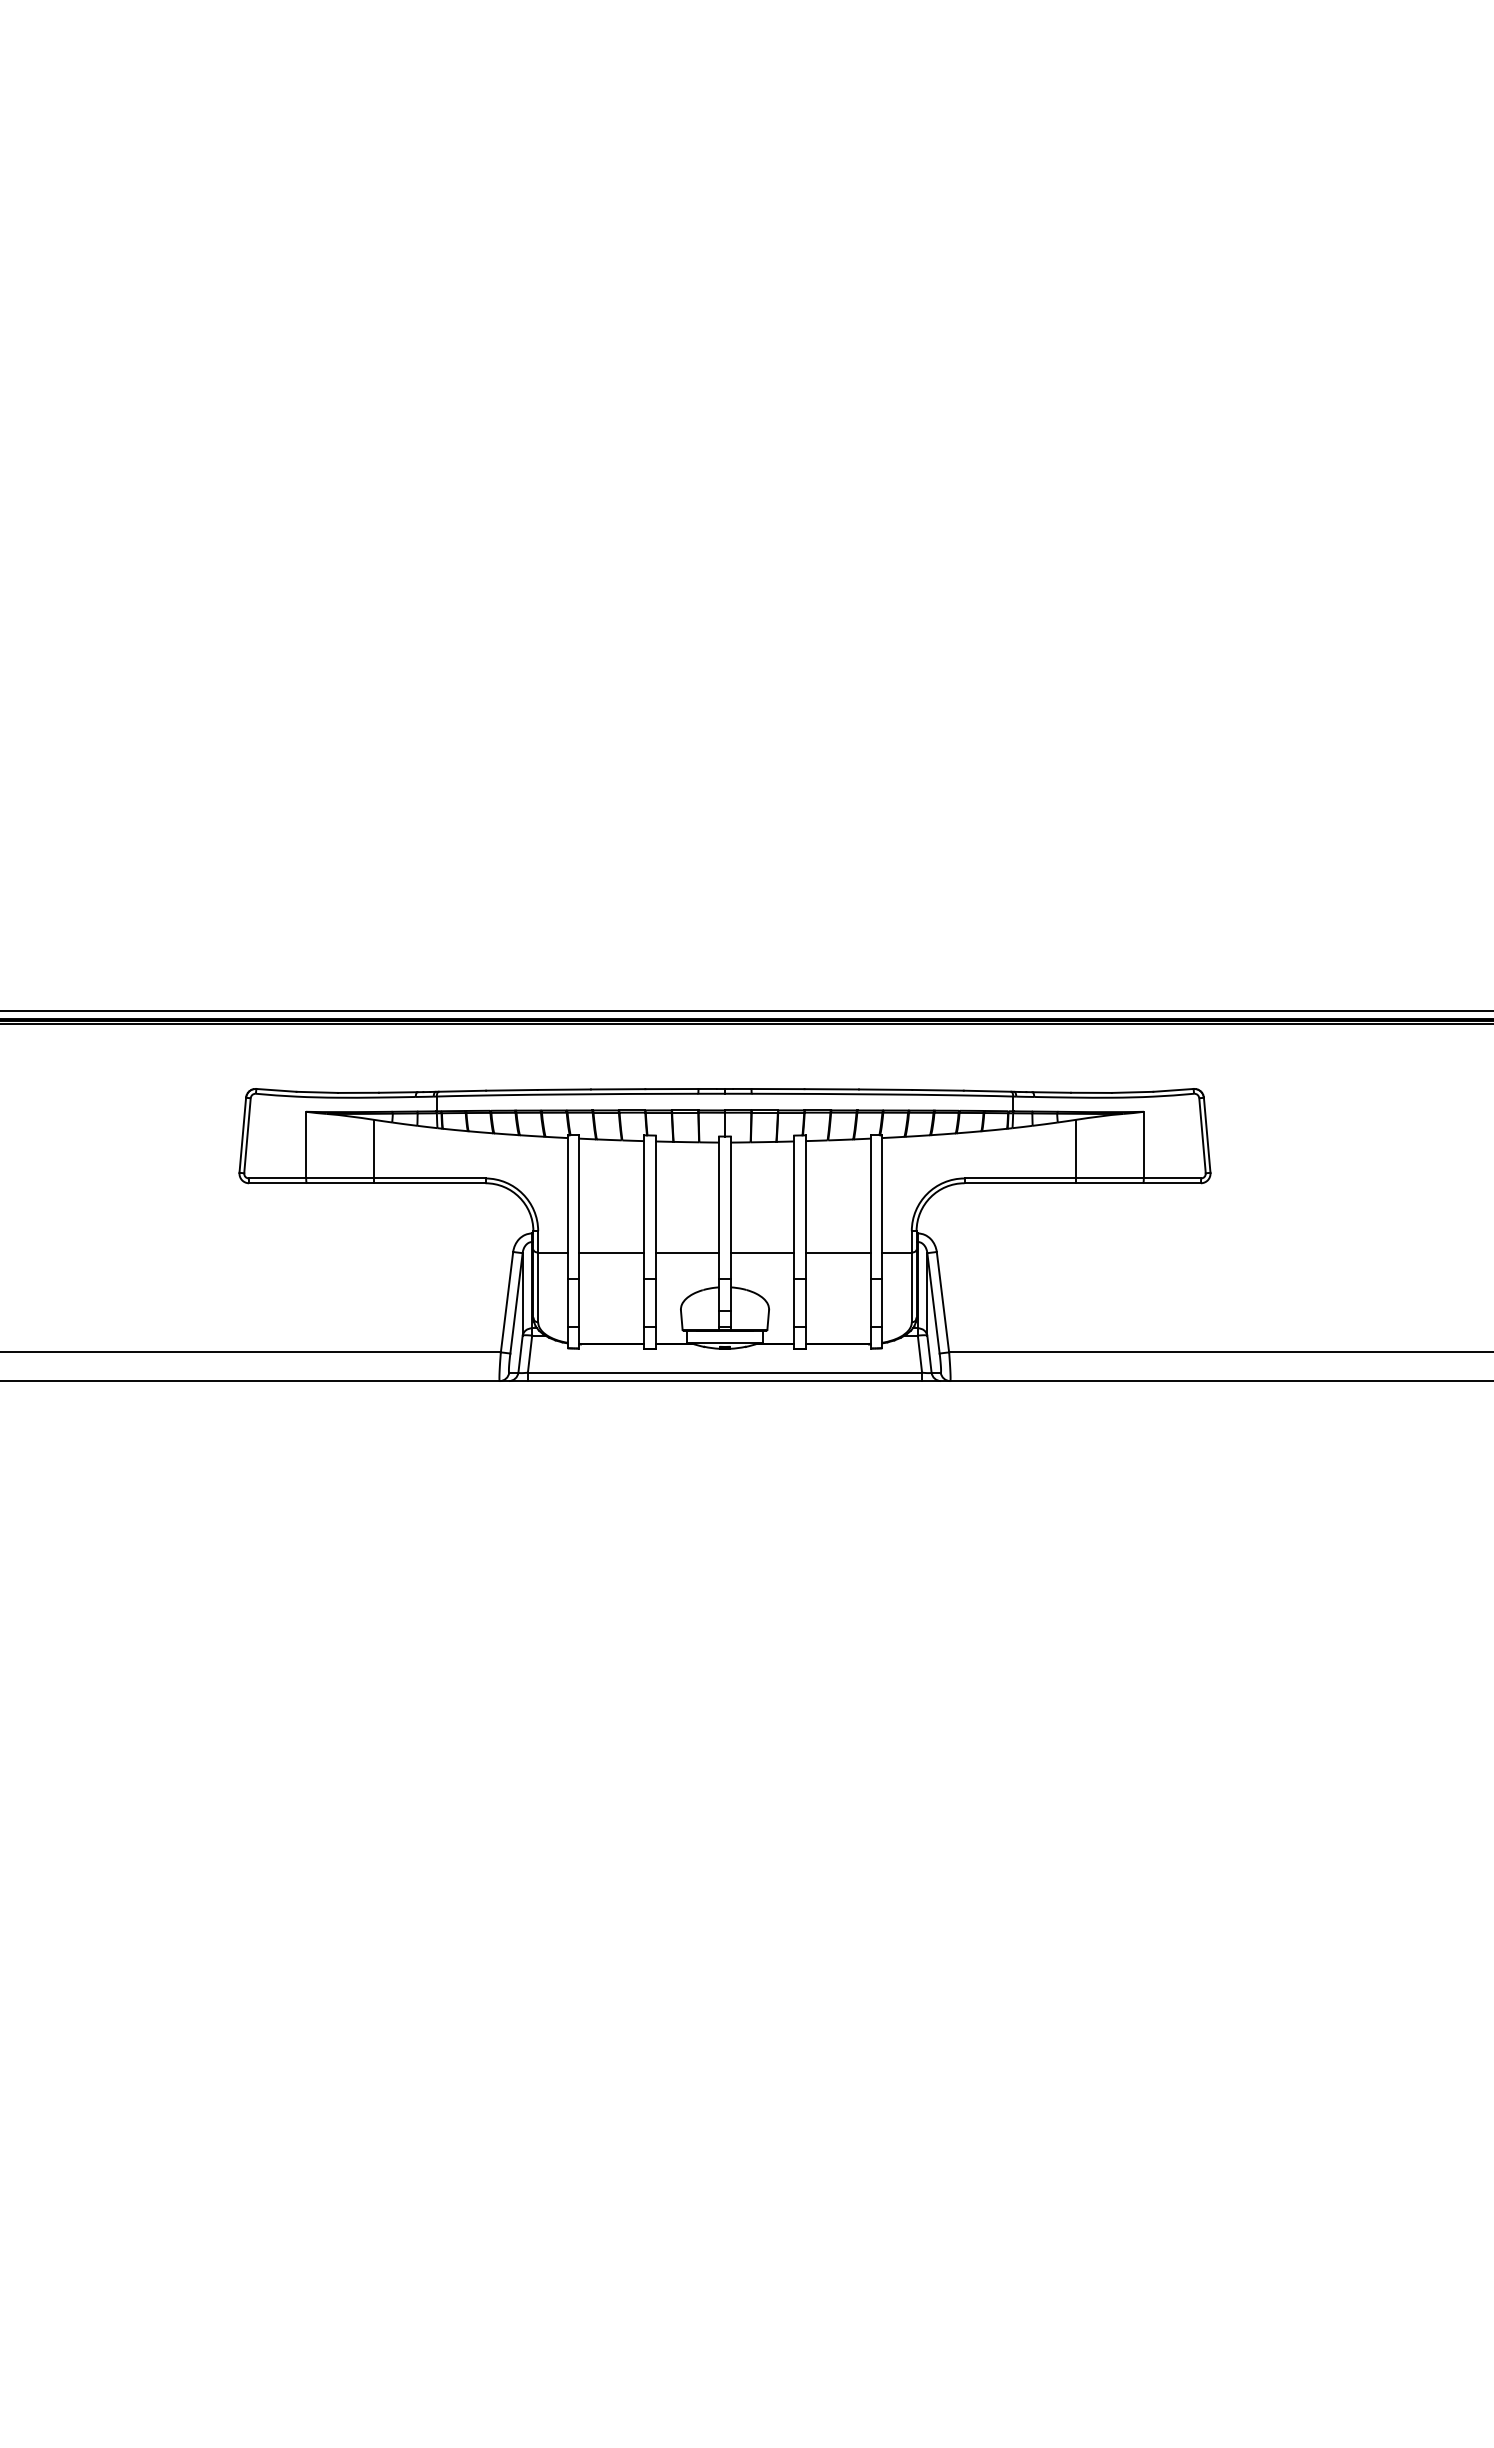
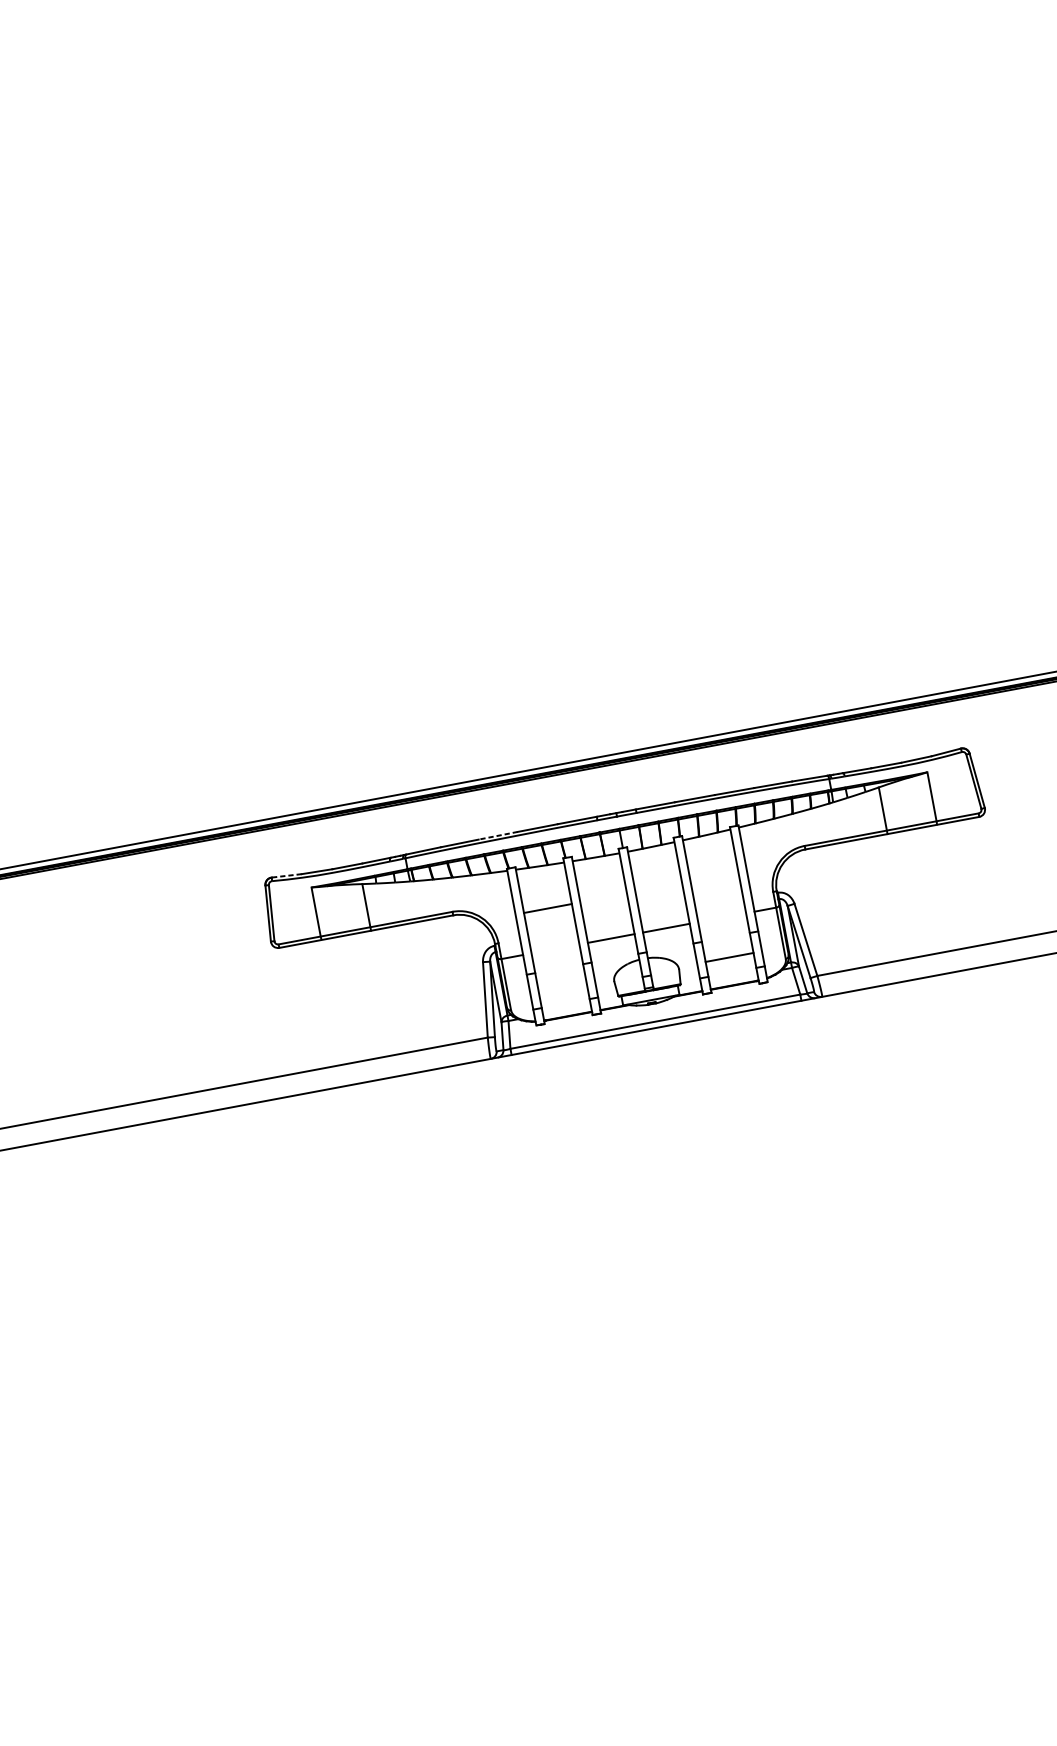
line: (564, 1089) -> (498, 835), solid -> dashed
line: (276, 1090) -> (286, 875), solid -> dashed
line: (611, 1252) -> (547, 908), moved
line: (837, 1252) -> (728, 957), moved

